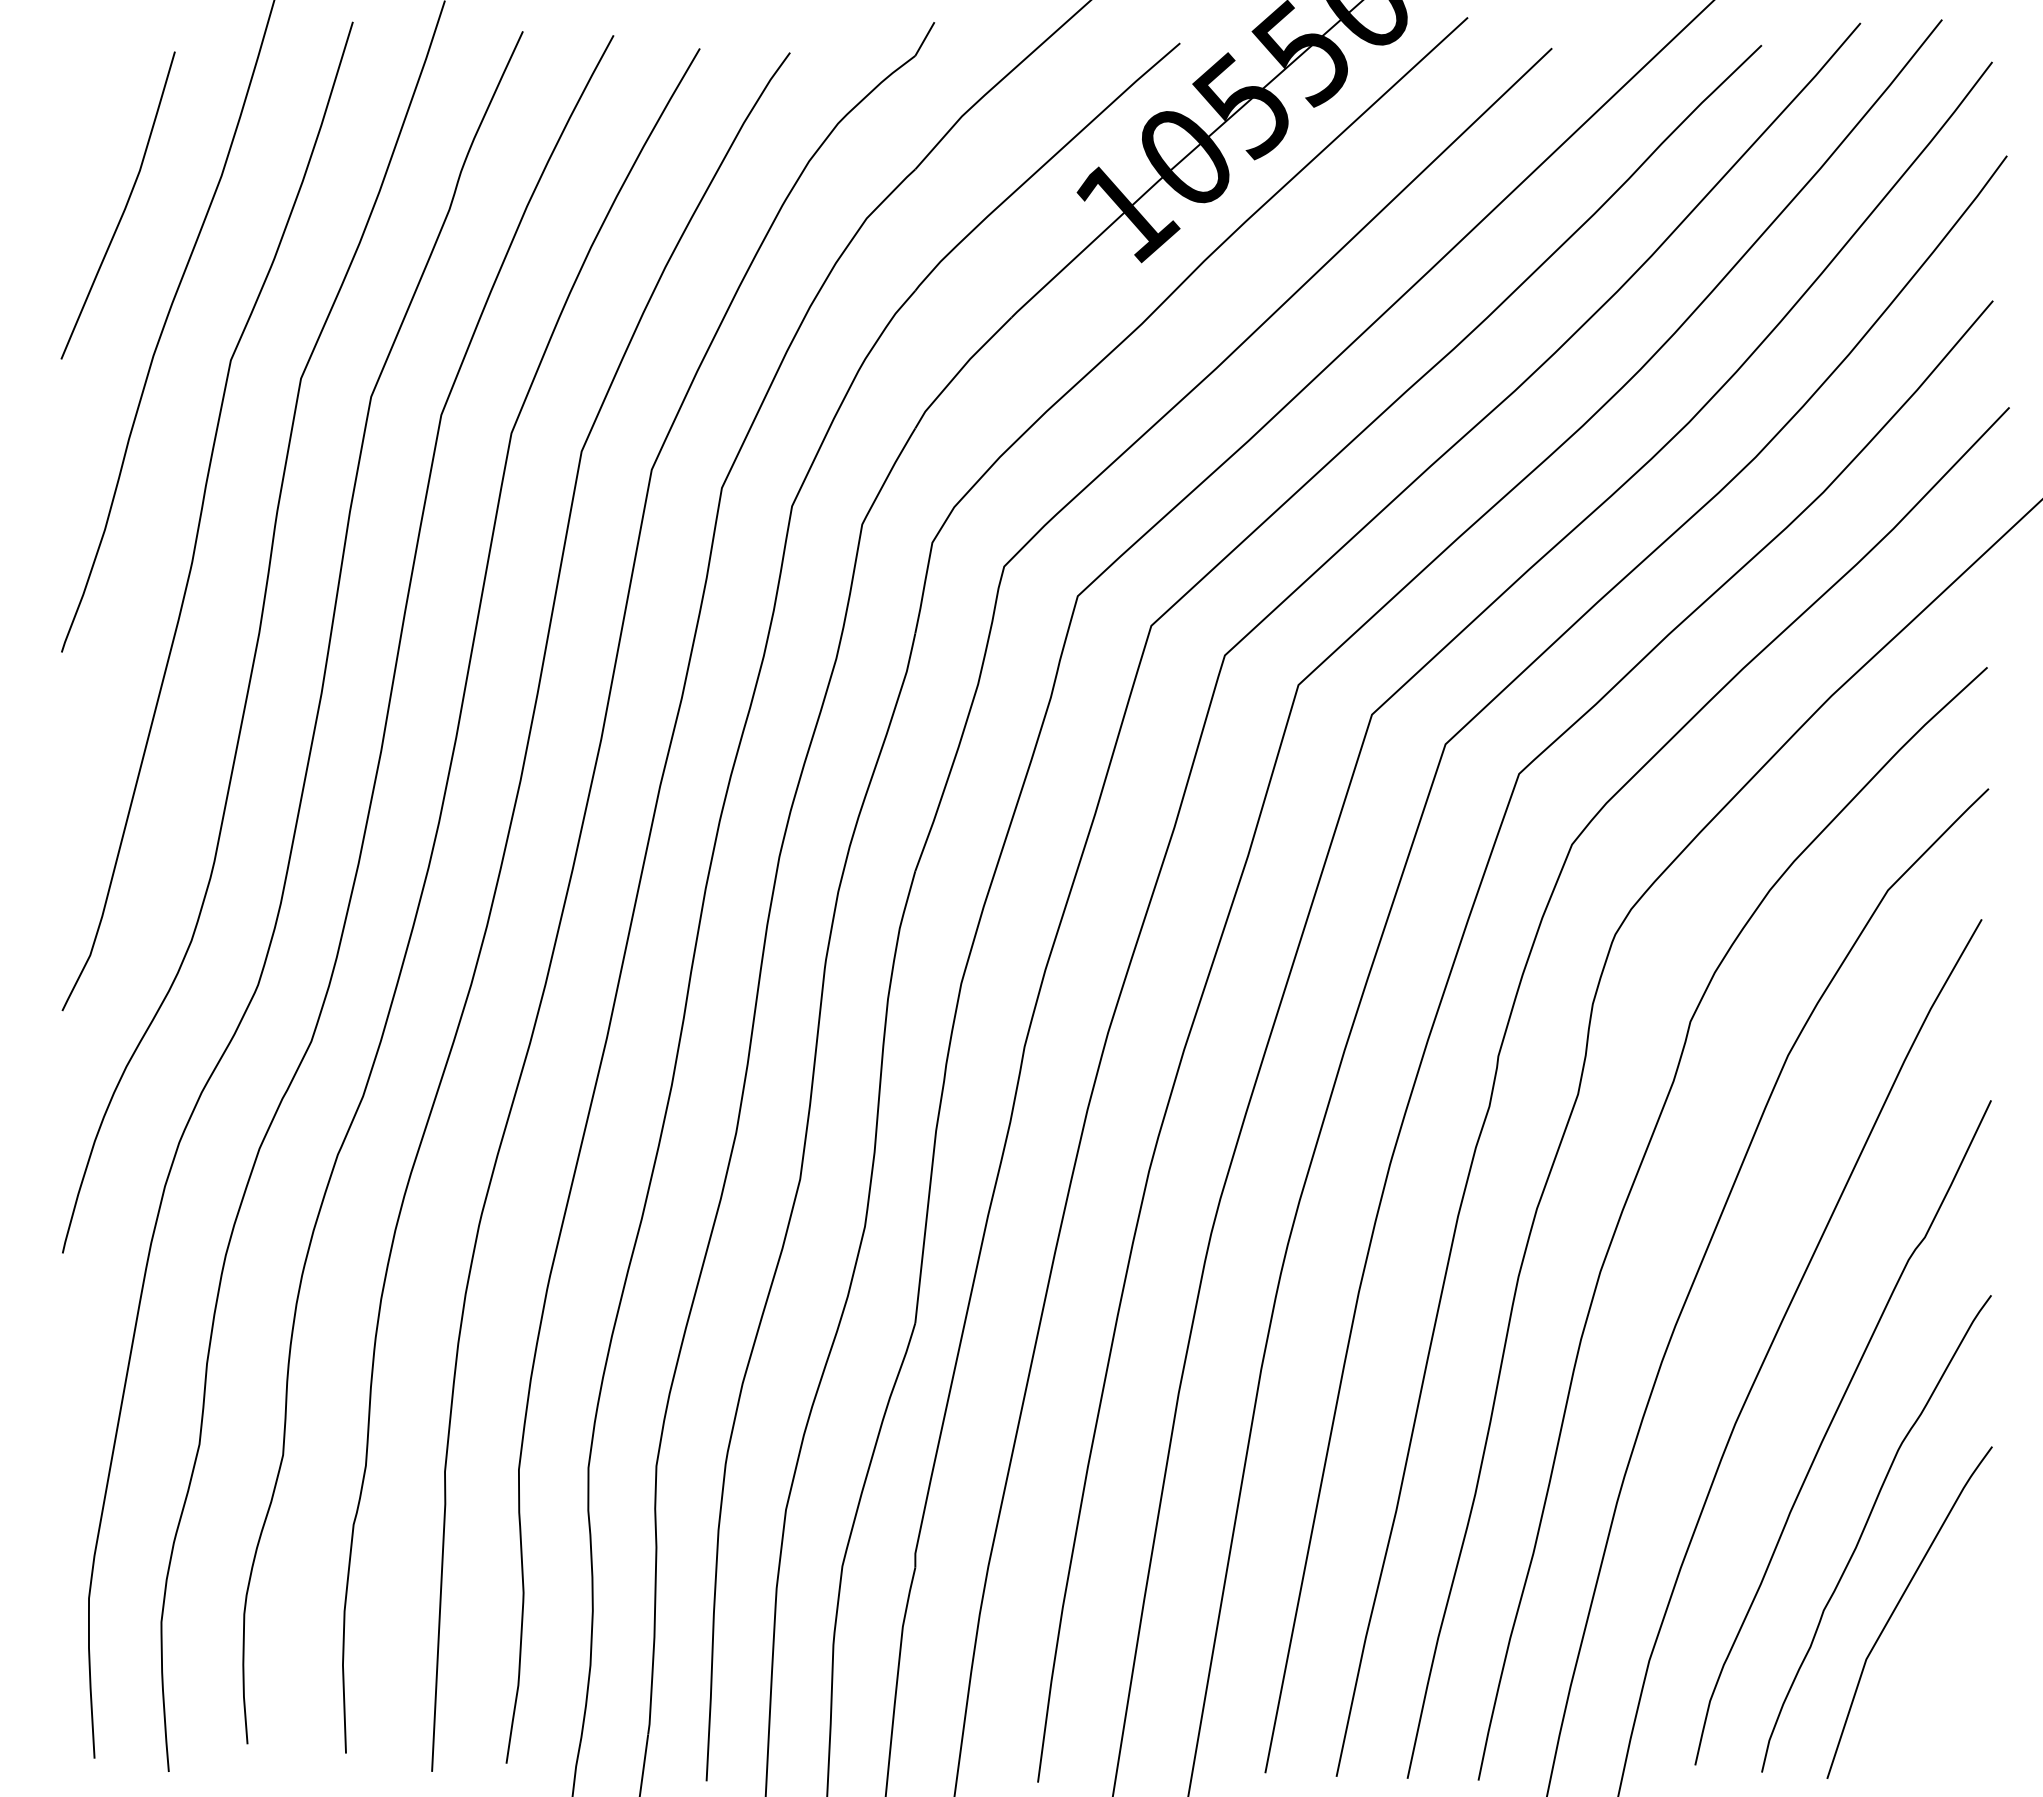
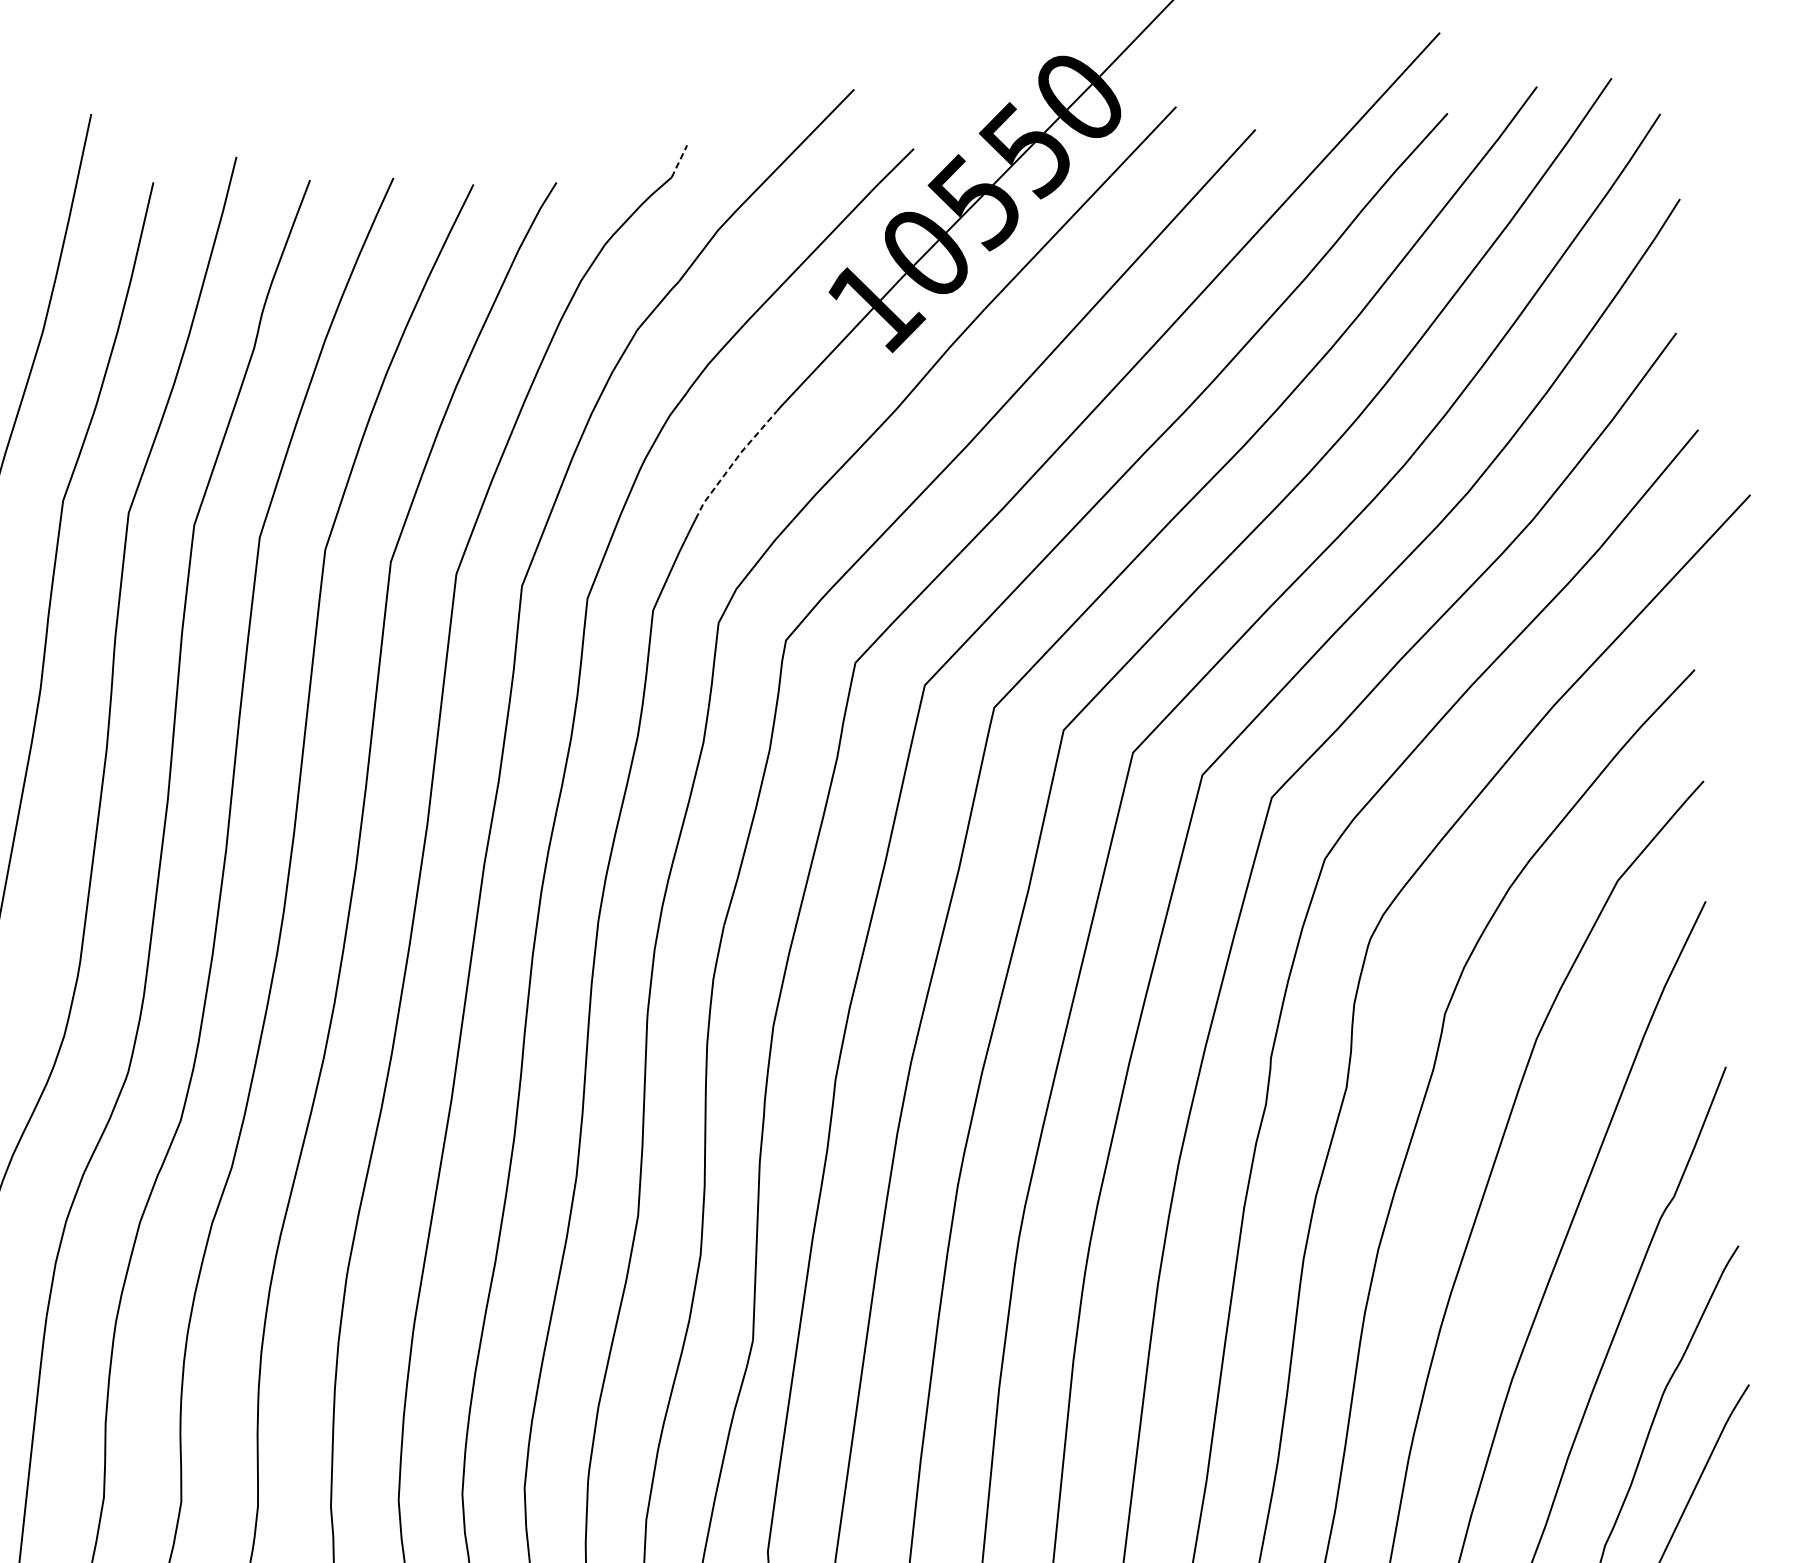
line: (925, 38) -> (679, 160), solid -> dashed
line: (960, 370) -> (733, 463), solid -> dashed

